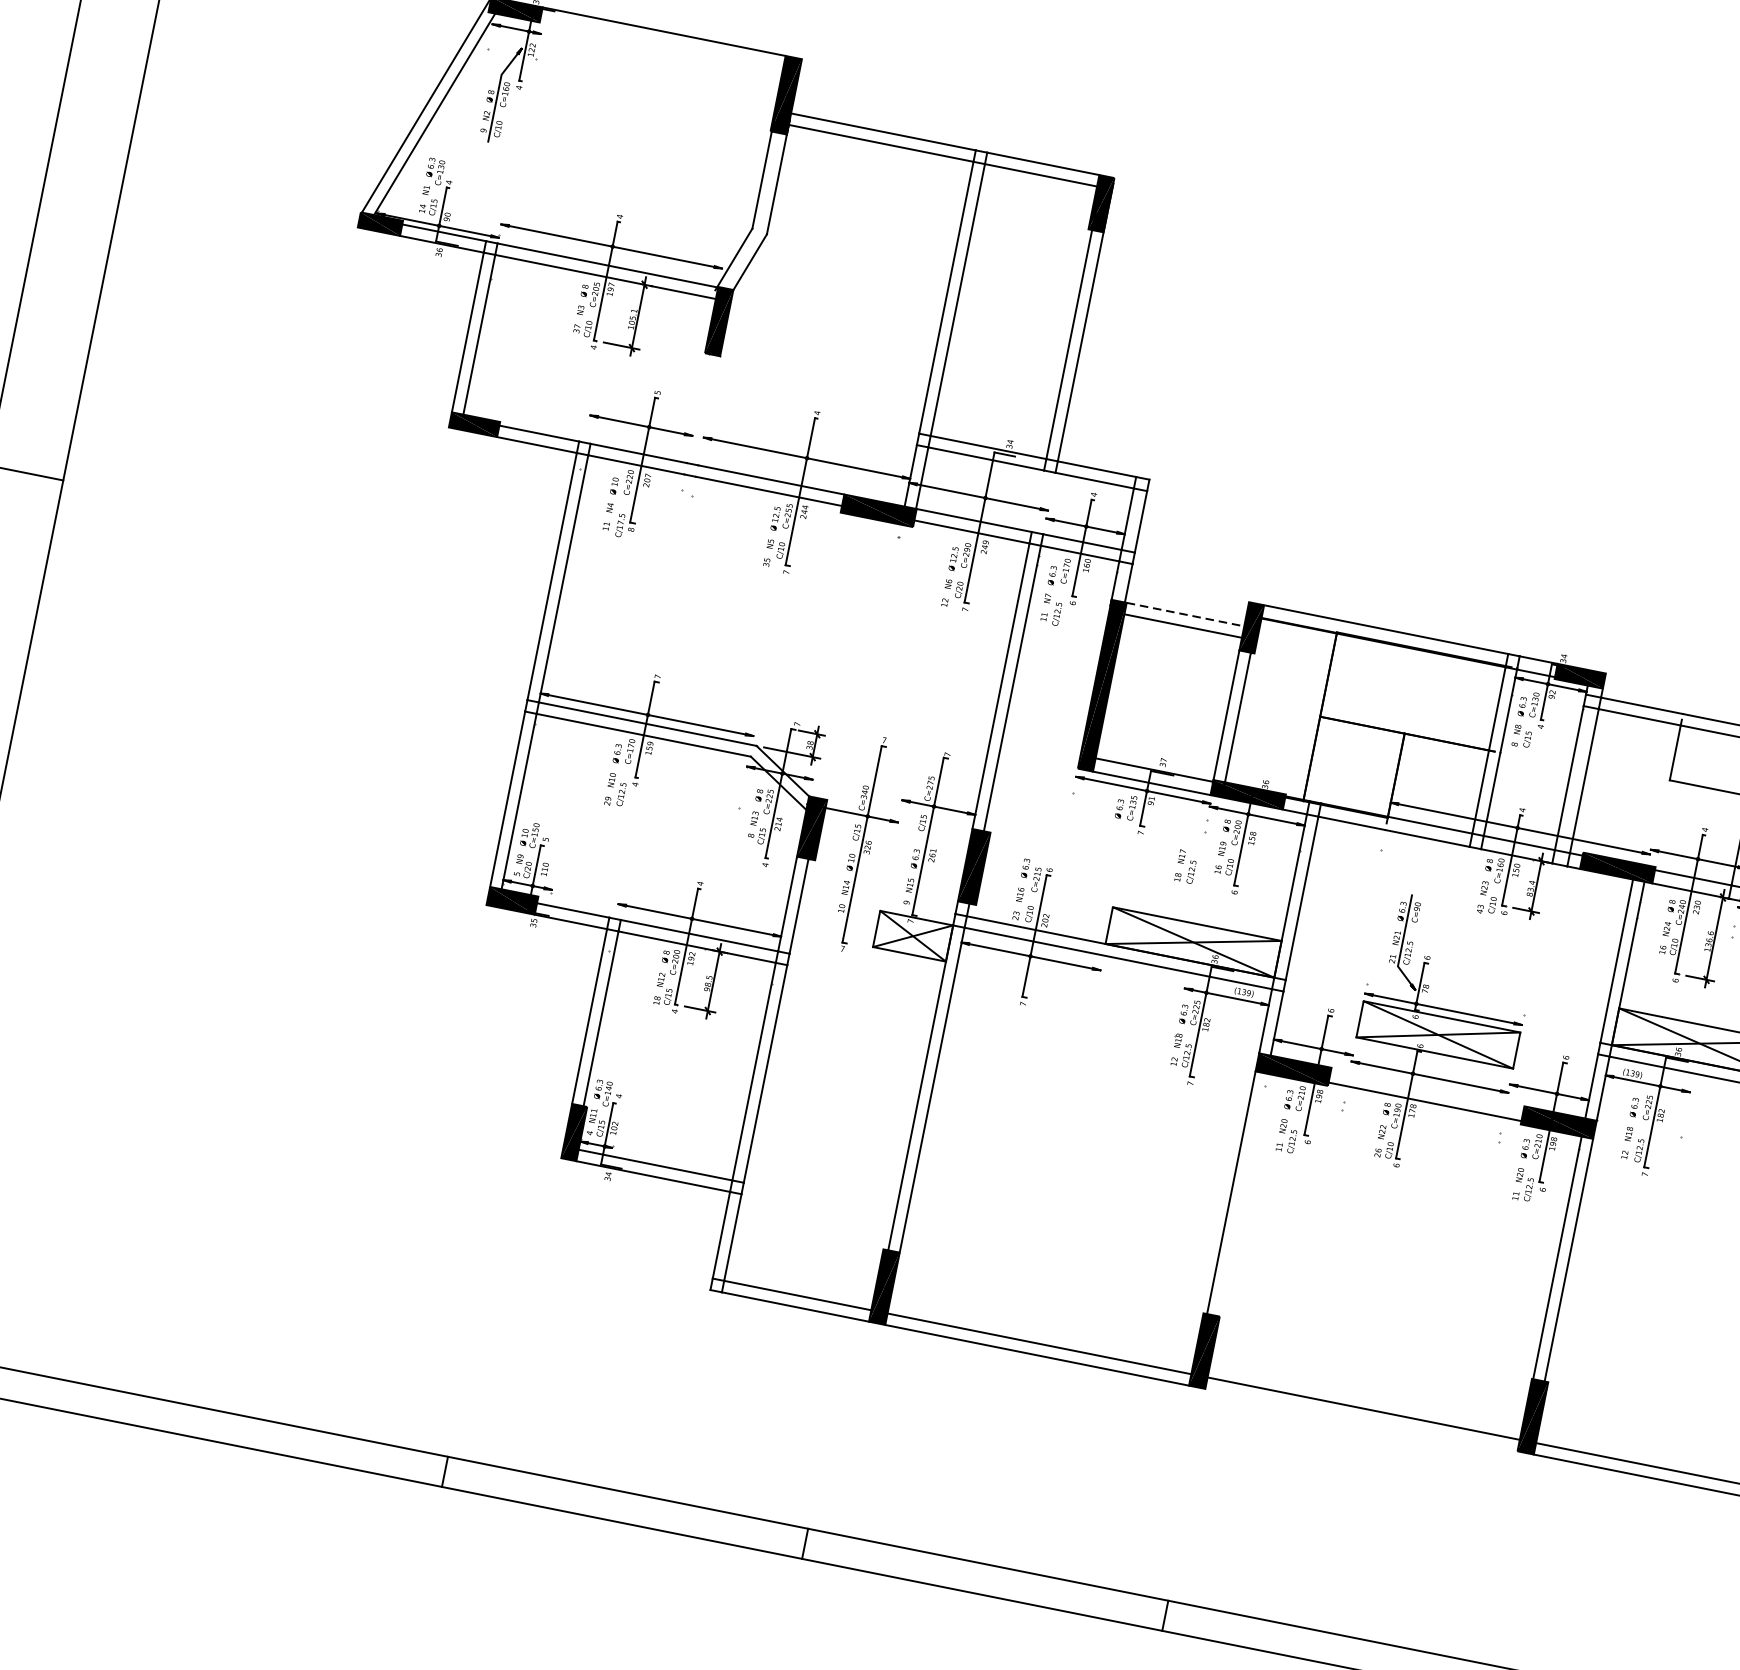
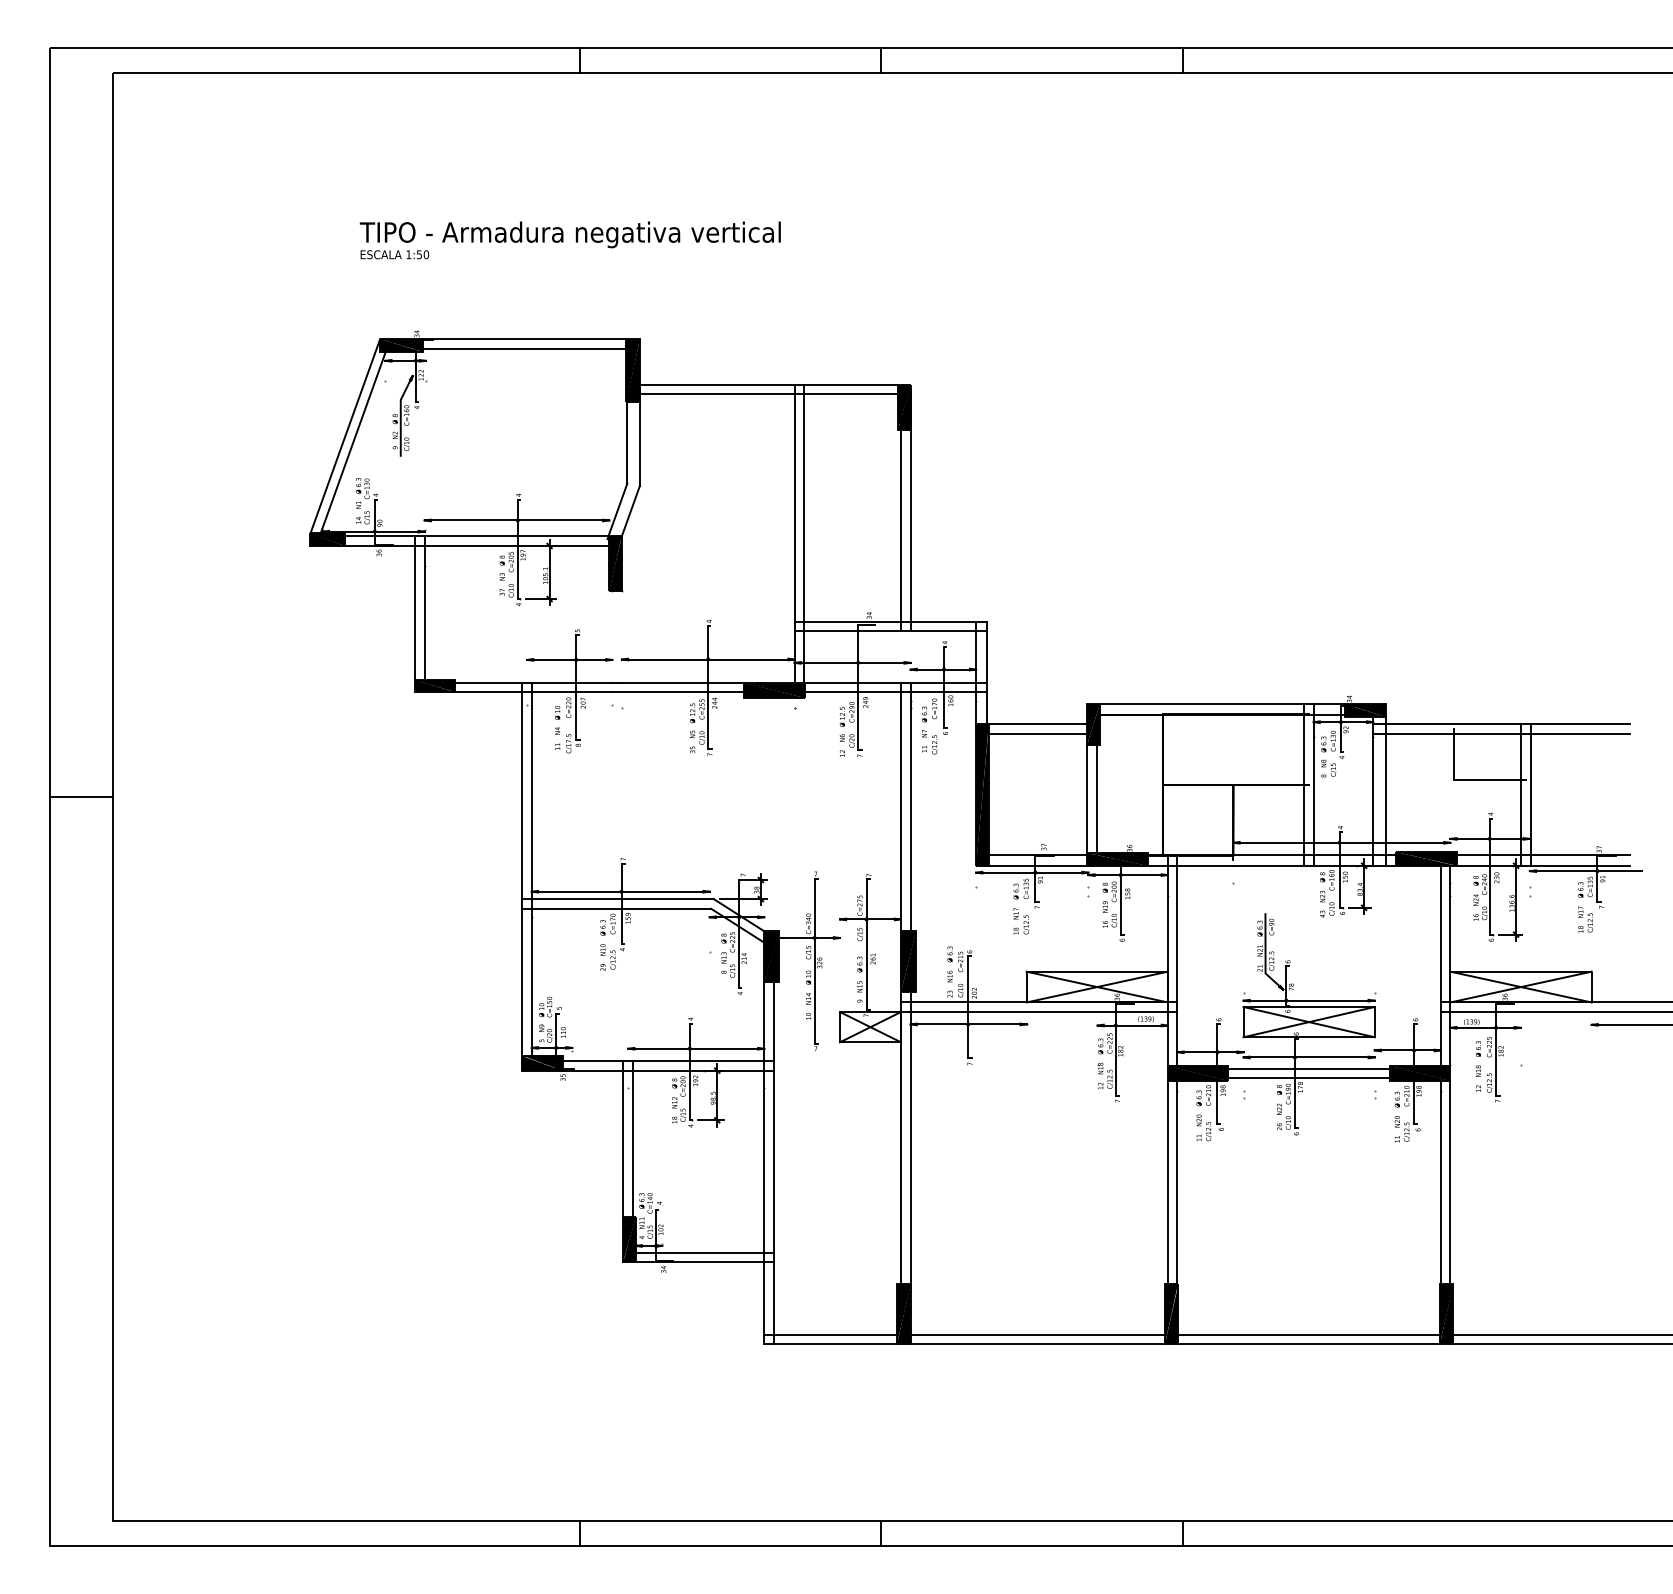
line: (661, 42) -> (524, 348), added
line: (1186, 614) -> (1038, 724), dashed -> solid
text: (1186, 867) -> (1021, 921), moved
line: (1426, 1090) -> (1308, 1068), added
line: (1243, 1193) -> (1177, 1181), added
line: (1360, 1419) -> (1308, 1344), added

